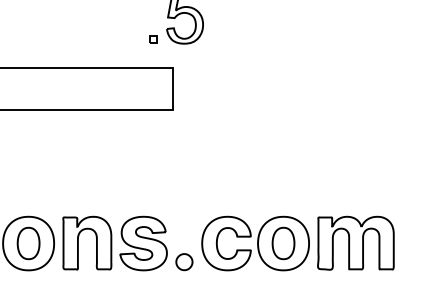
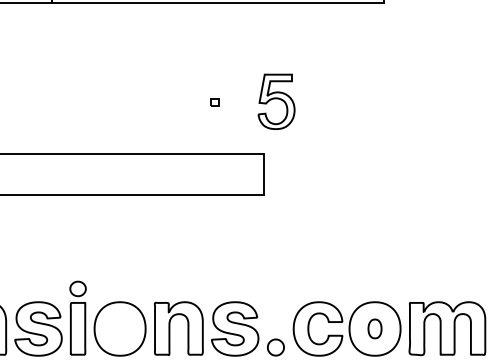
part: (153, 39) -> (214, 102), moved
part: (28, 243) -> (119, 328), removed
part: (283, 243) -> (374, 328), size x0.6

